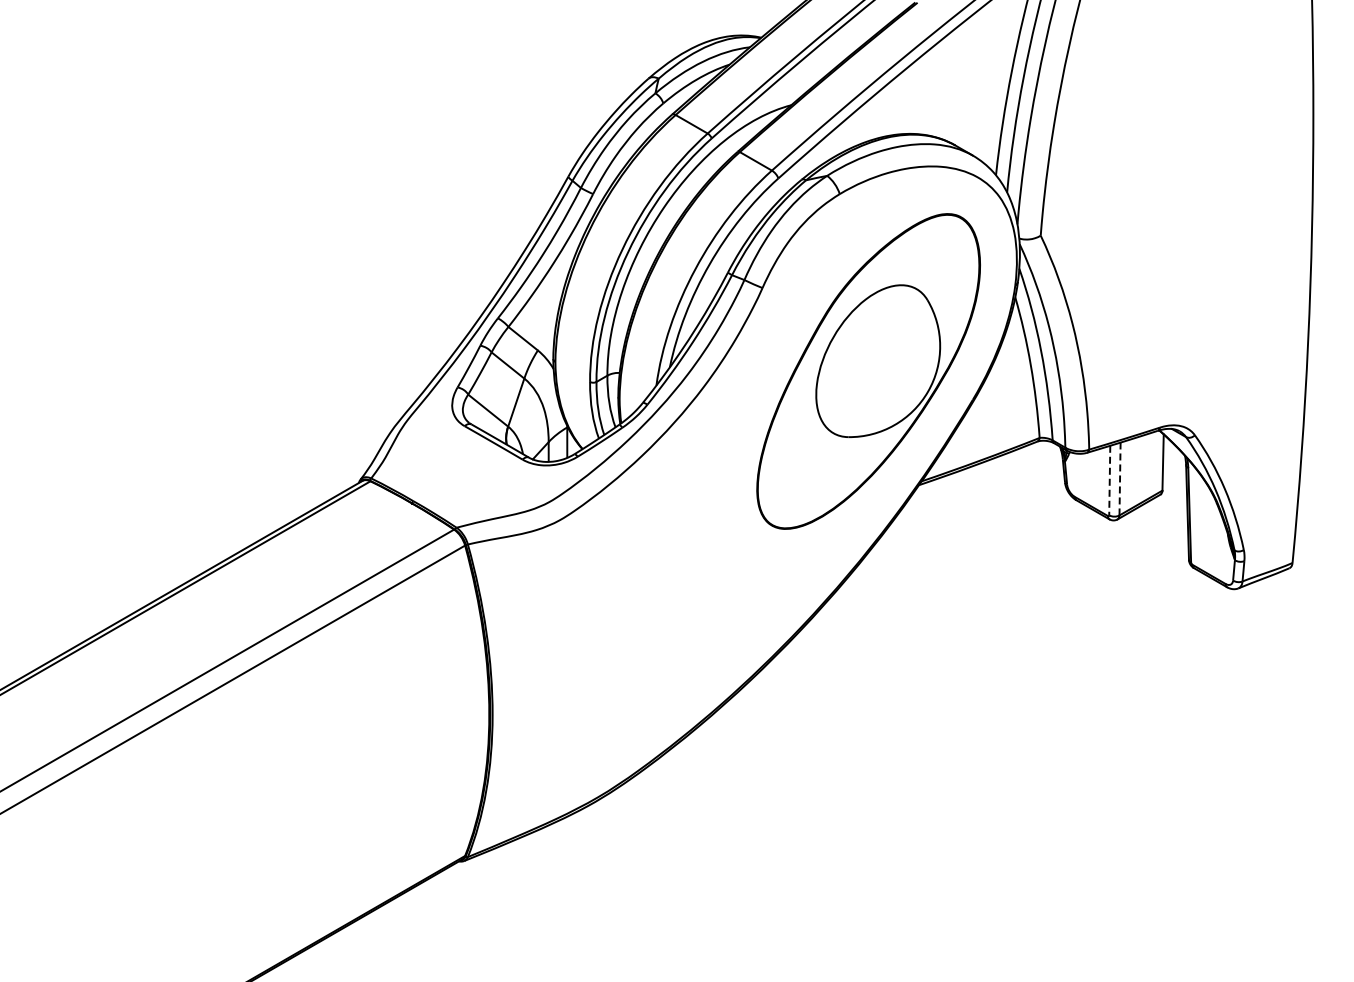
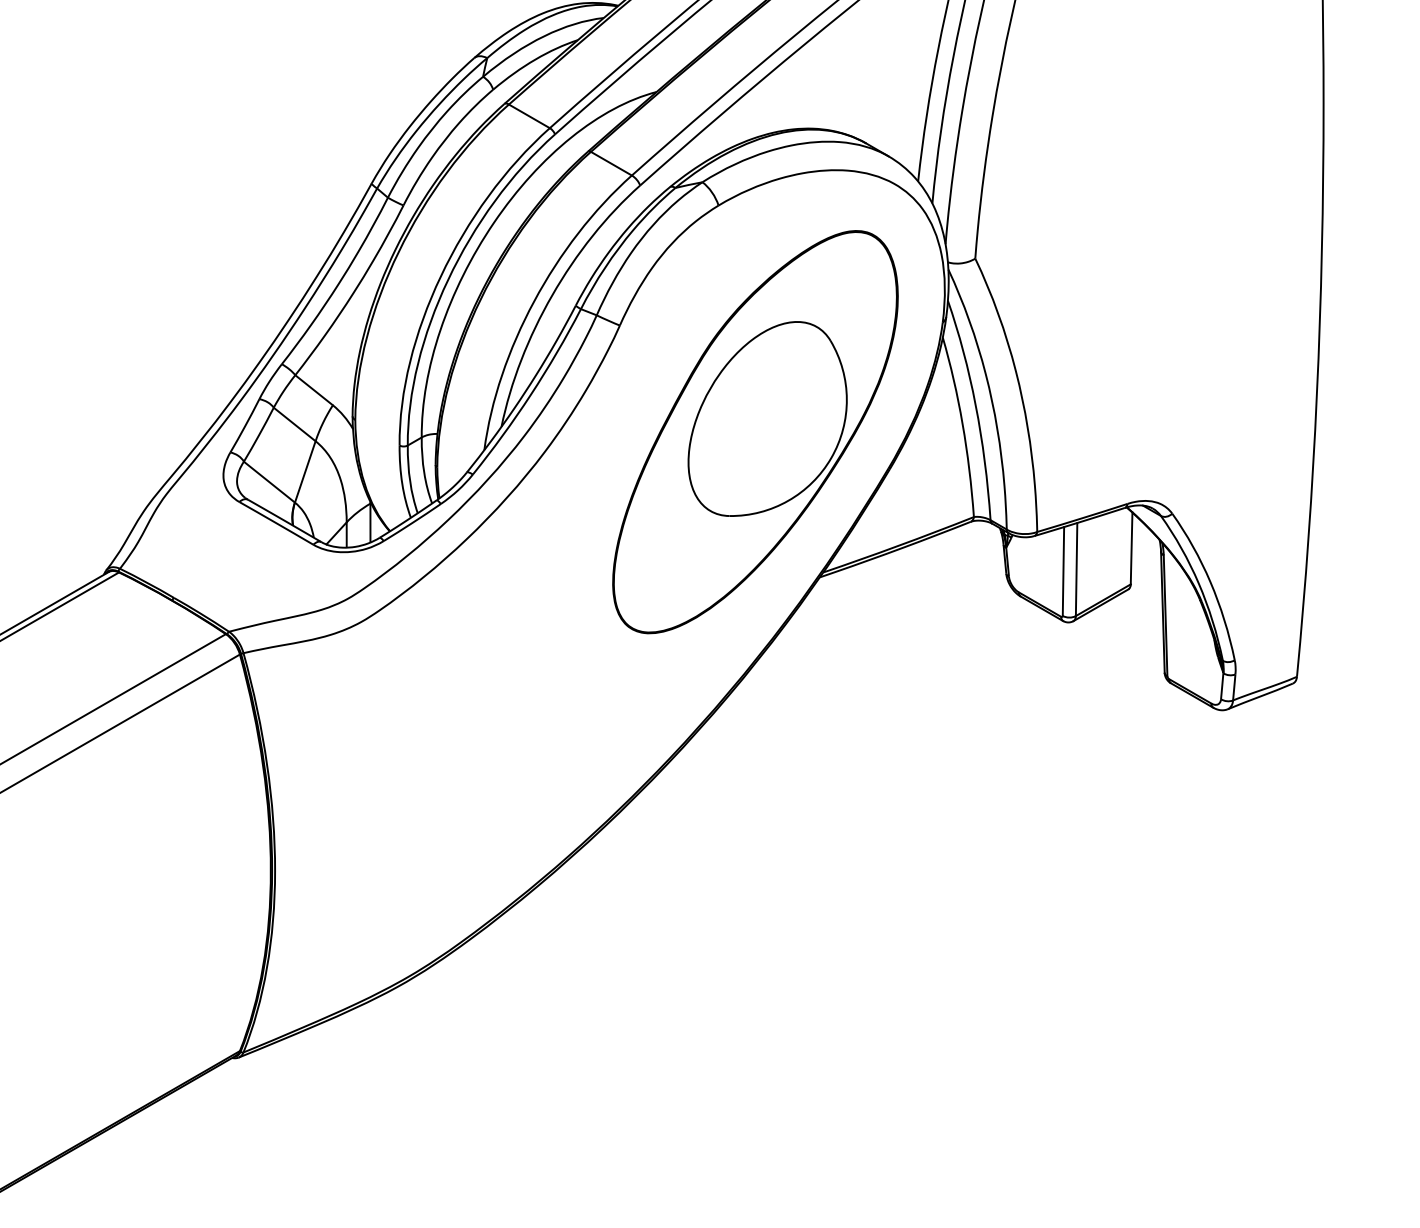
line: (1120, 478) -> (1077, 568), dashed -> solid
line: (1109, 480) -> (1063, 571), dashed -> solid

